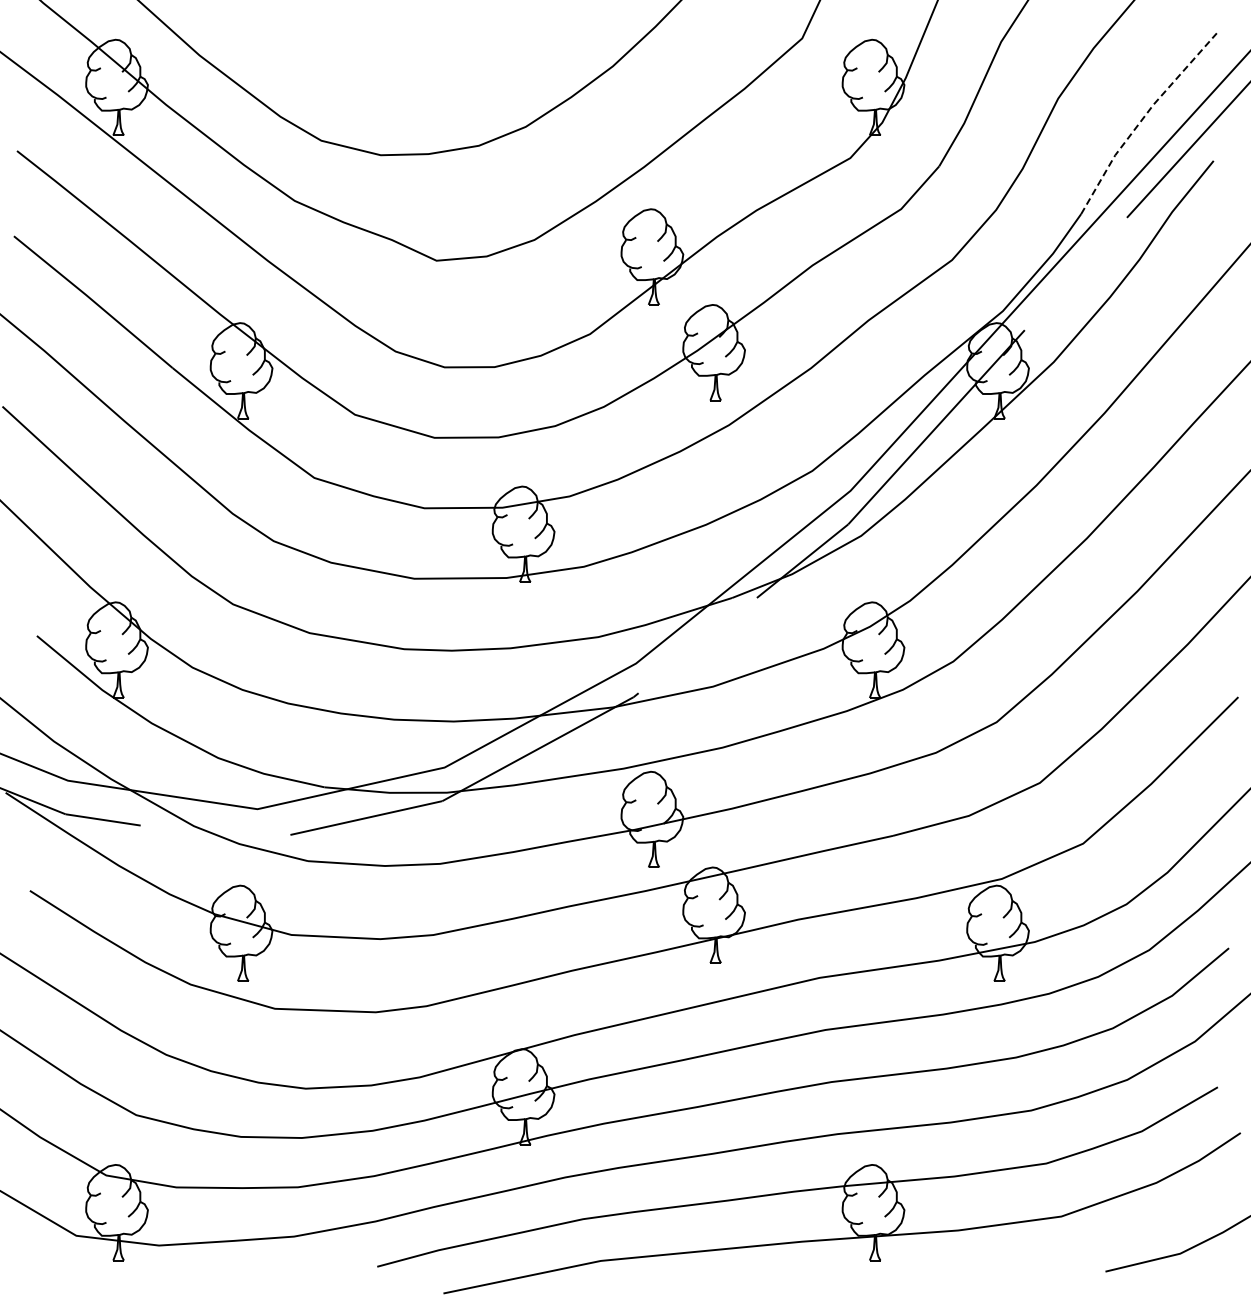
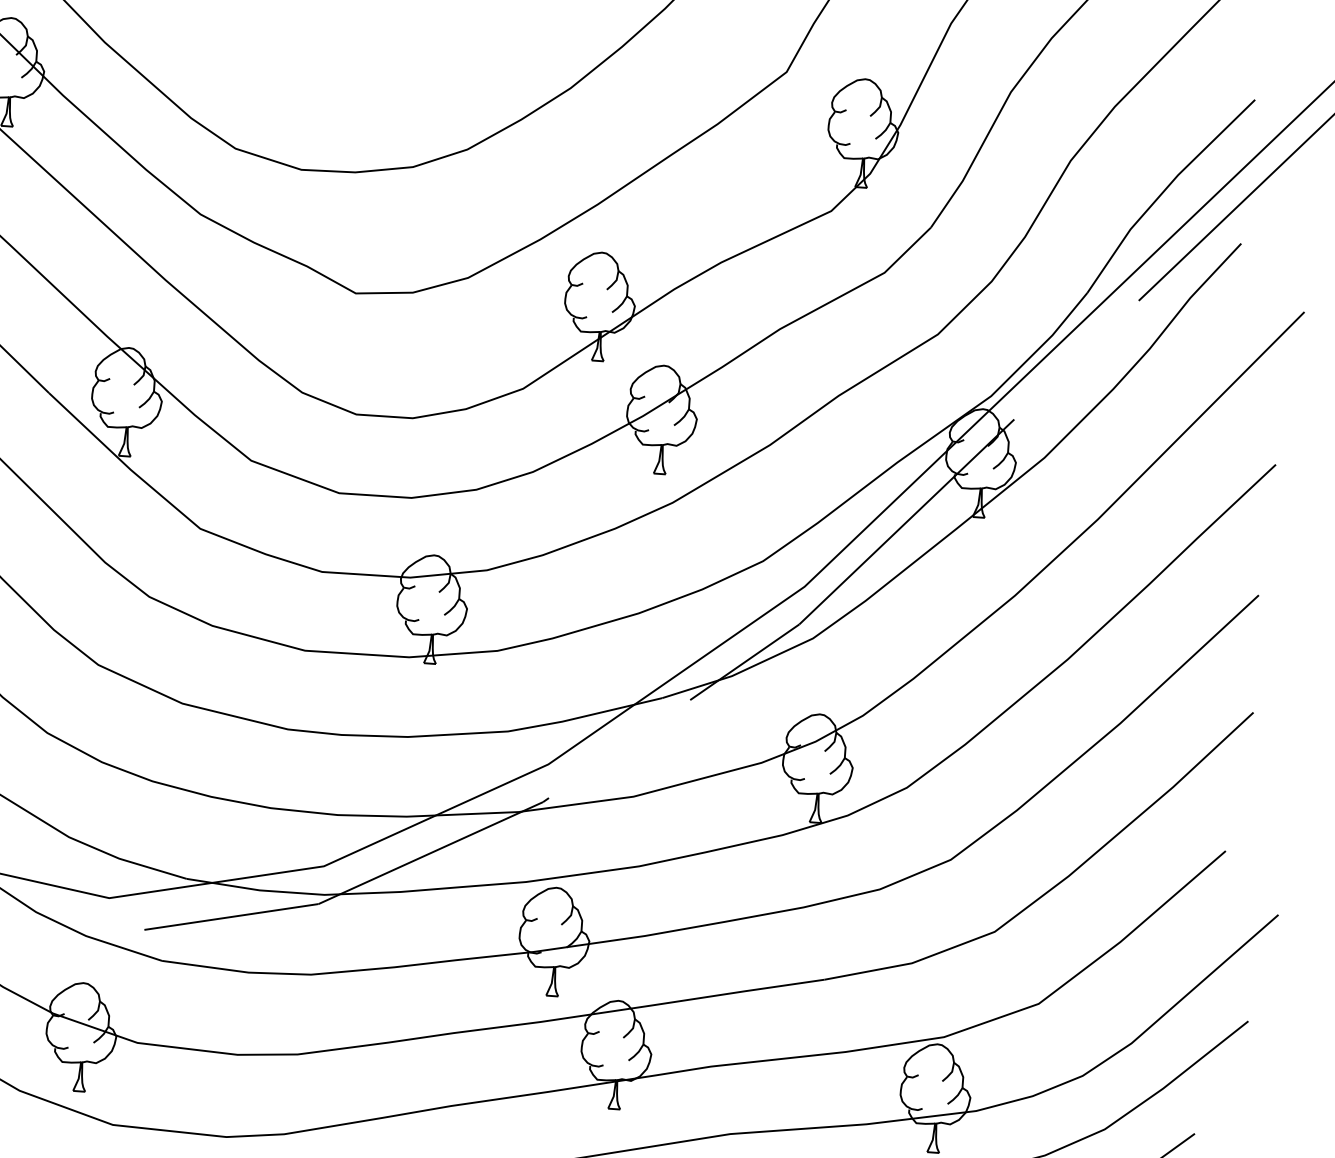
line: (1142, 118) -> (1164, 189), dashed -> solid

